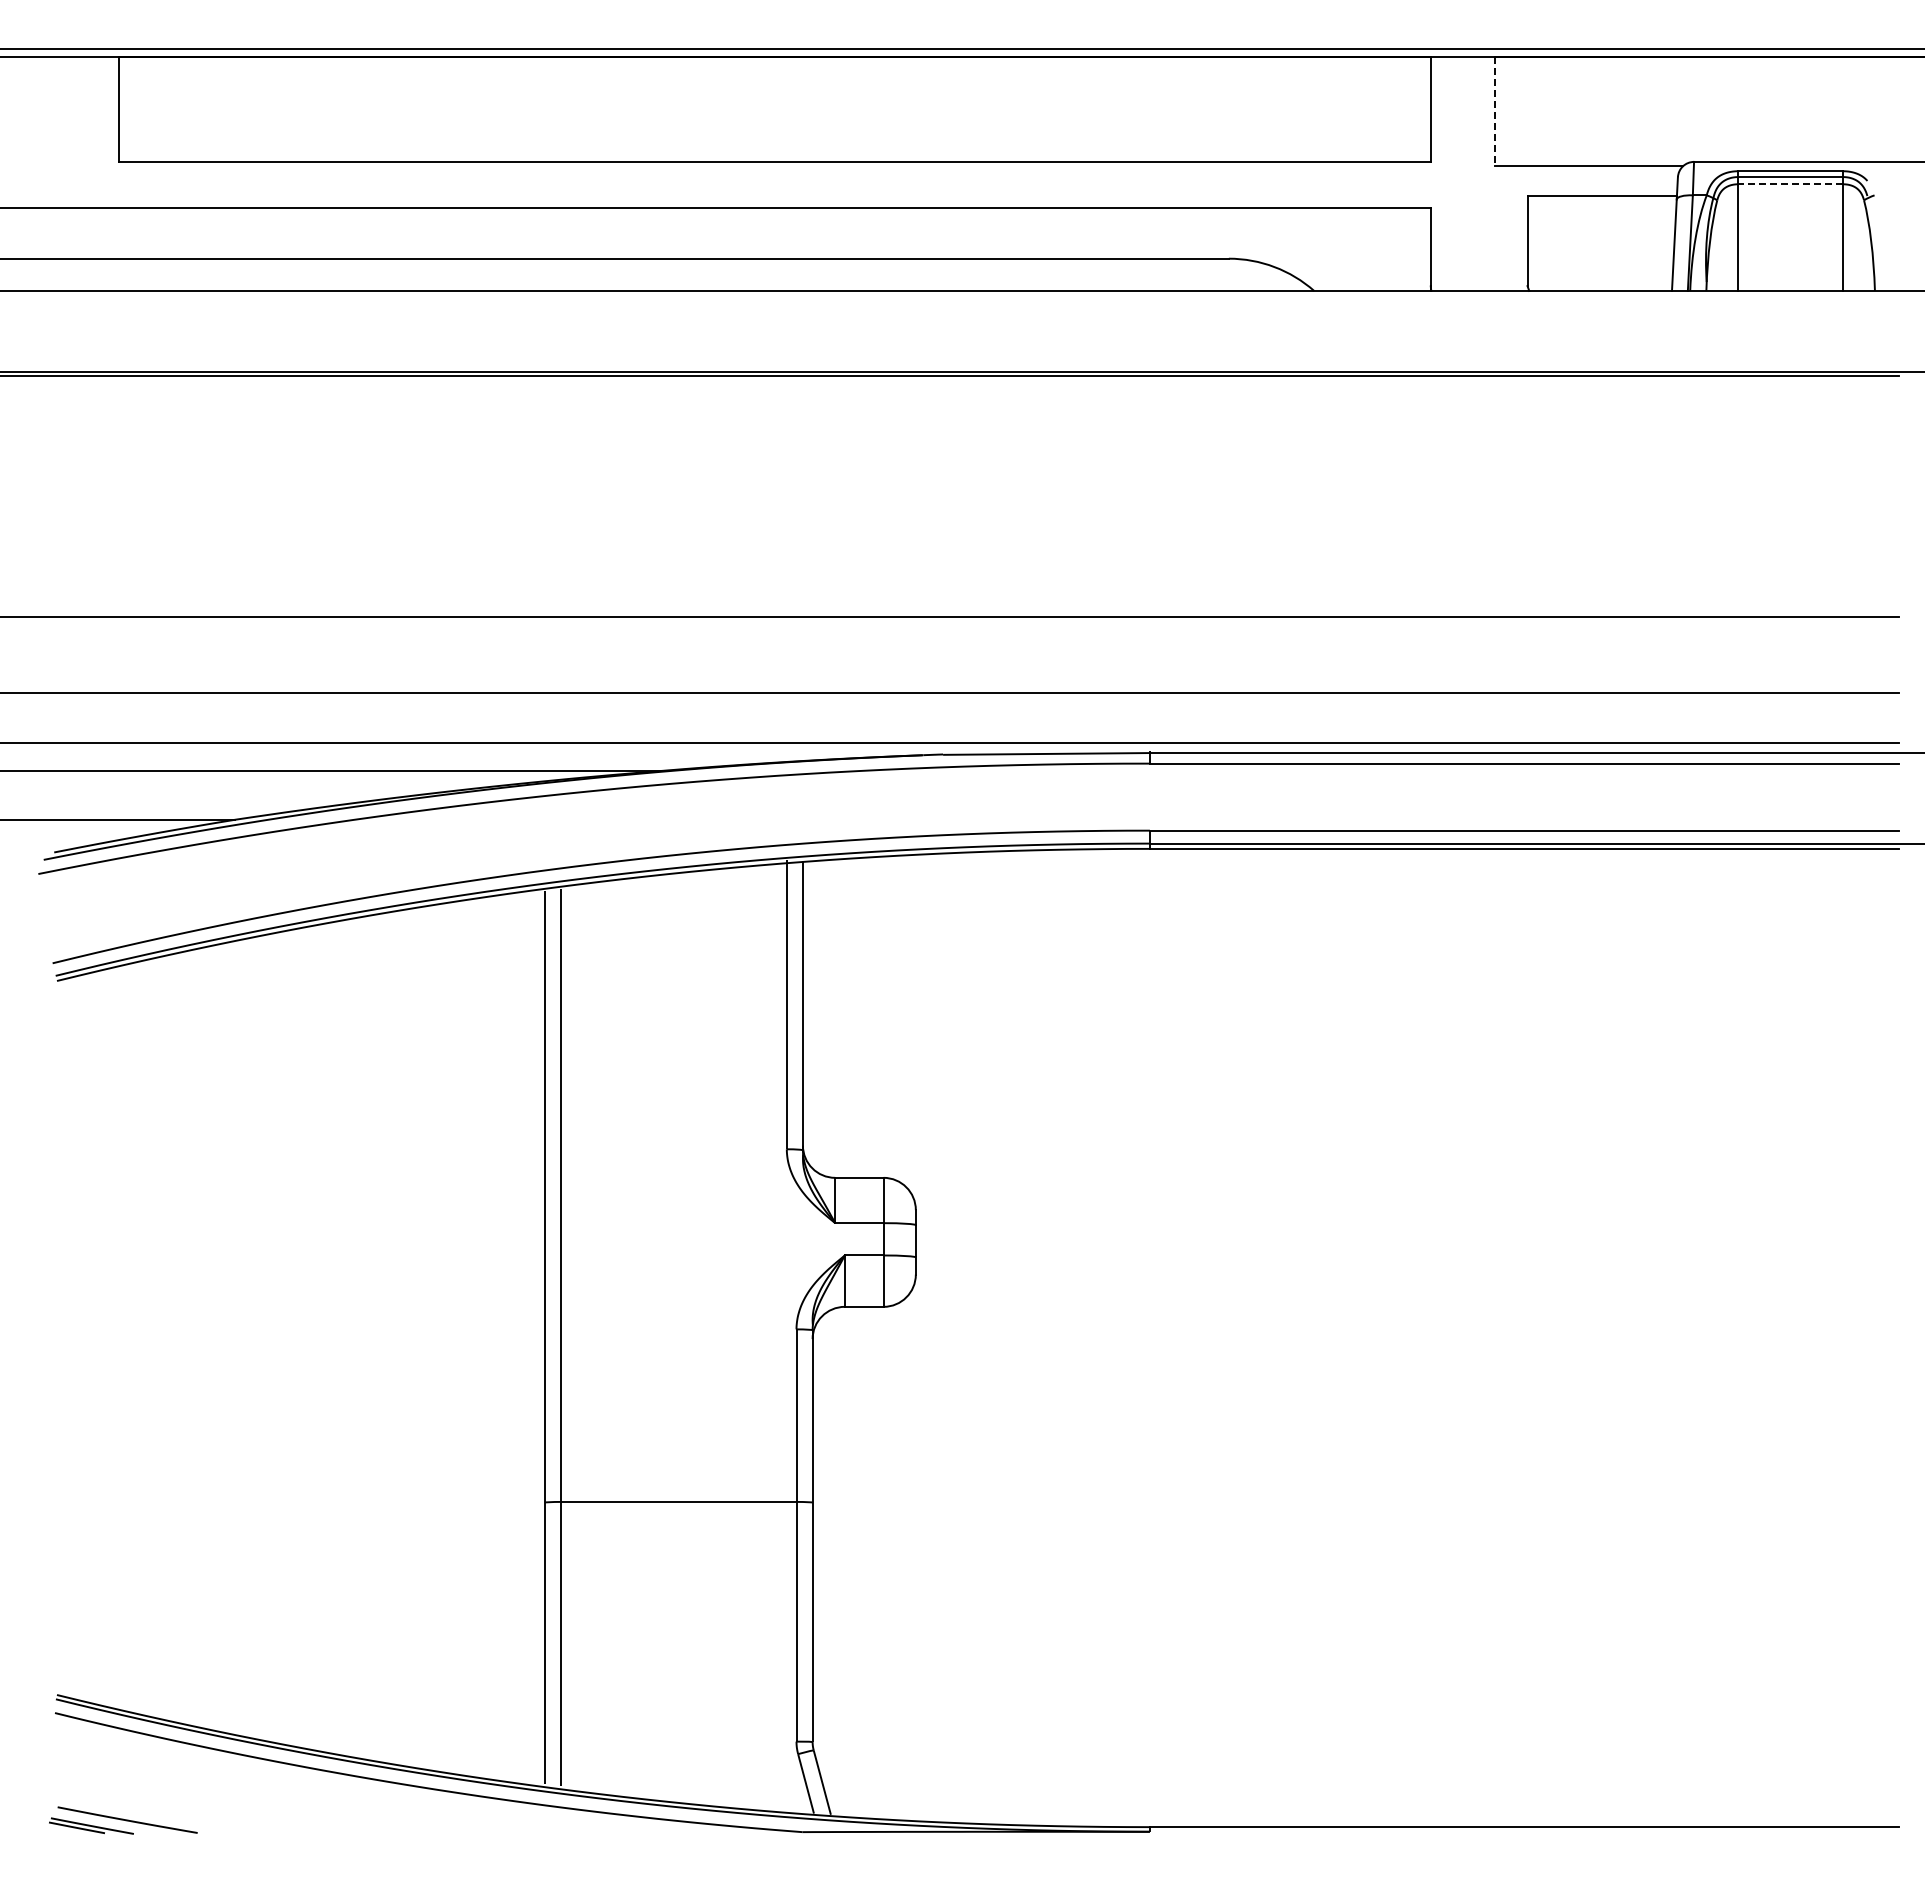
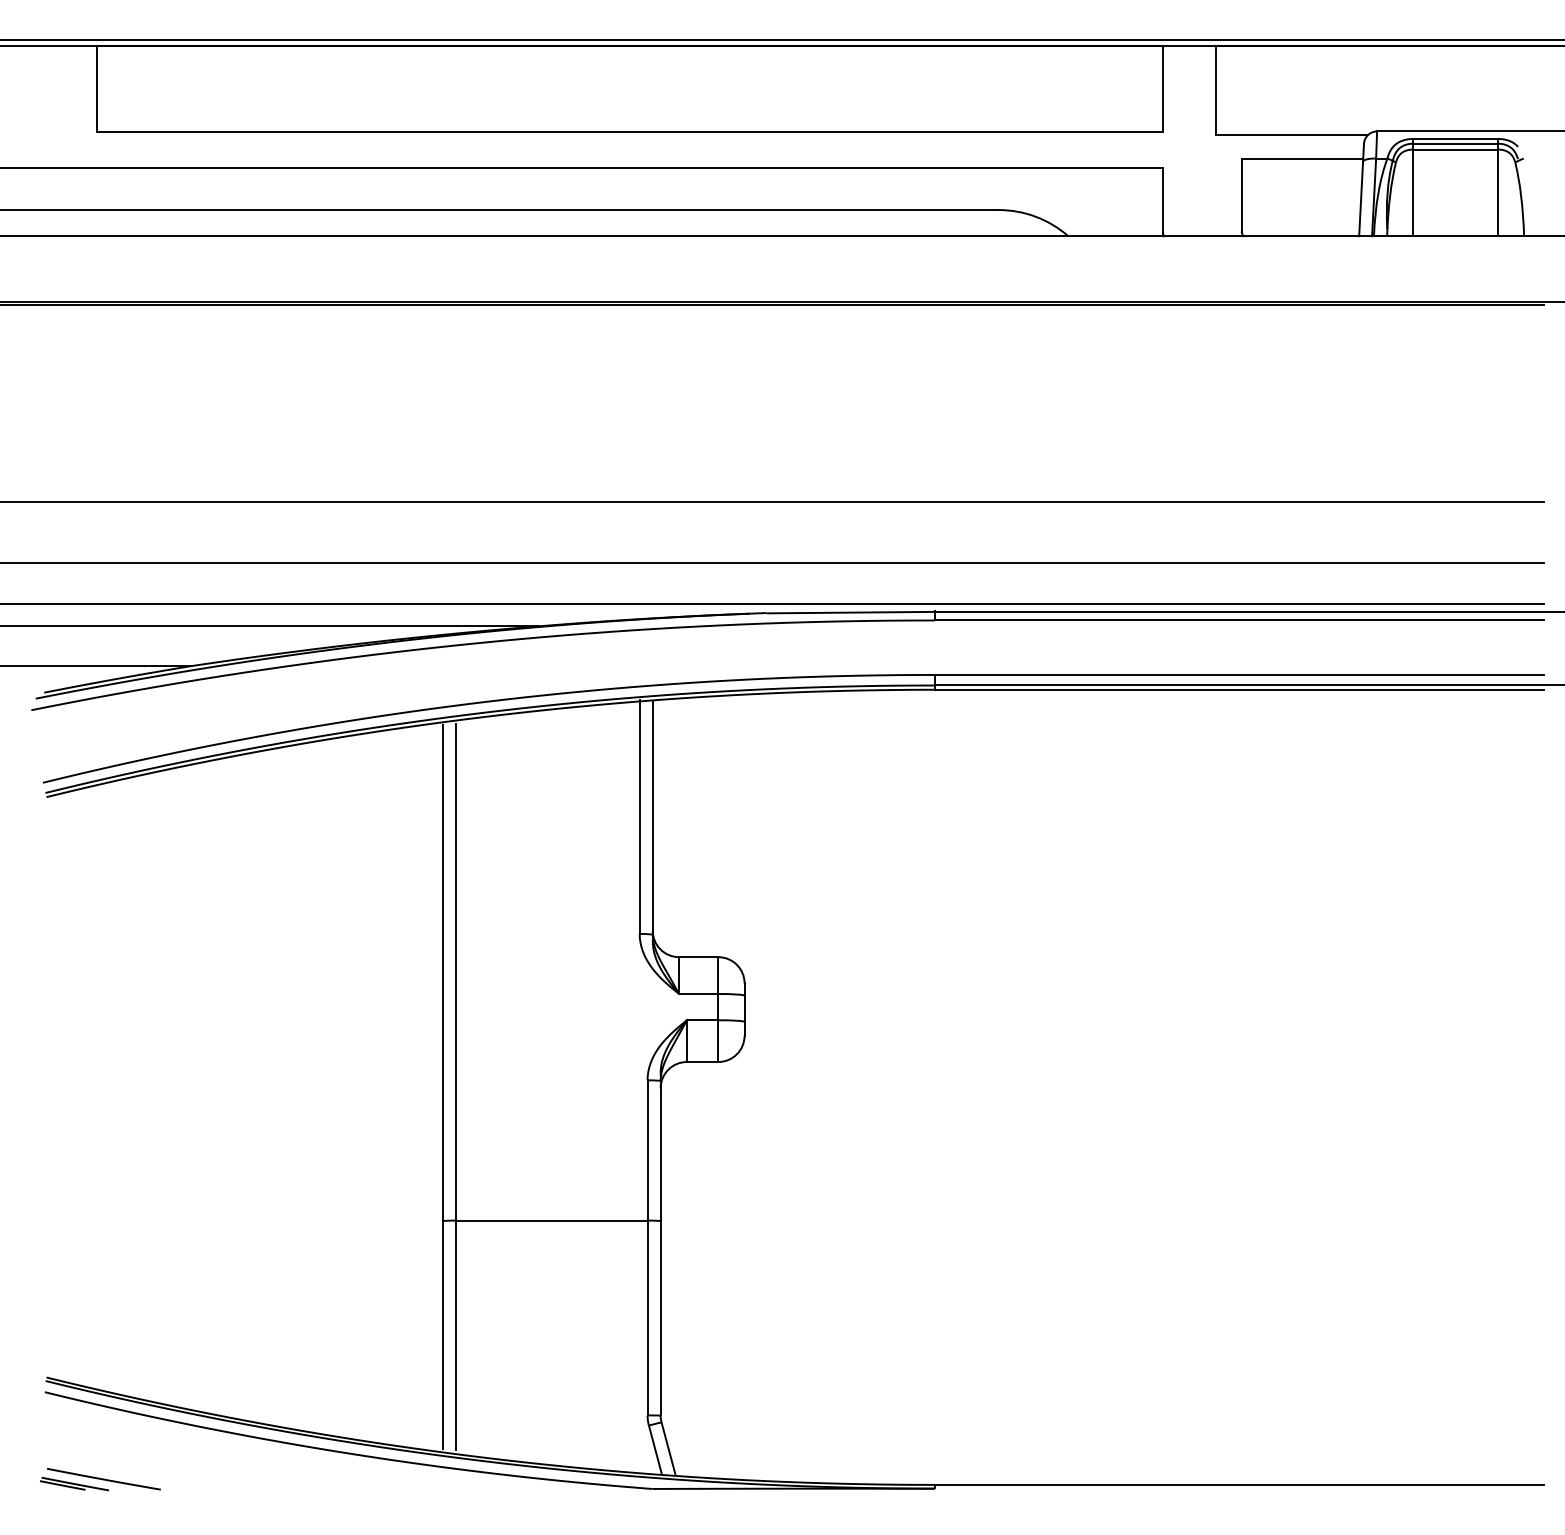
line: (1495, 111) -> (1215, 90), dashed -> solid
line: (1790, 184) -> (1455, 149), dashed -> solid

